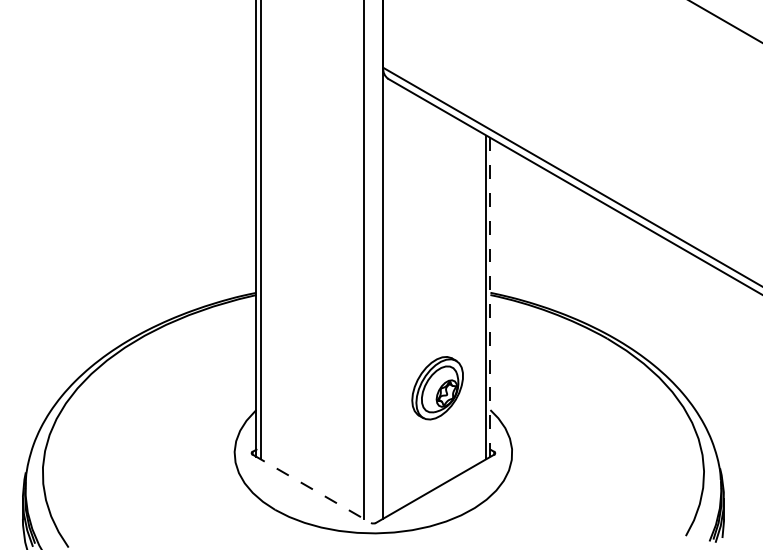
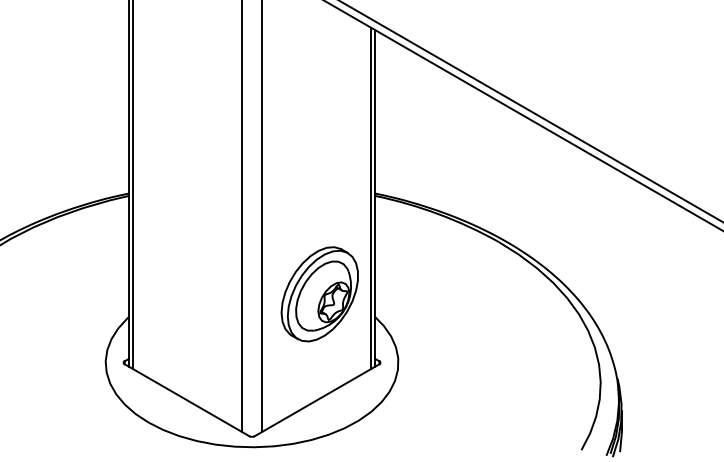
line: (490, 296) -> (375, 197), dashed -> solid
part: (437, 387) -> (319, 293), size x1.43
line: (312, 489) -> (187, 400), dashed -> solid

